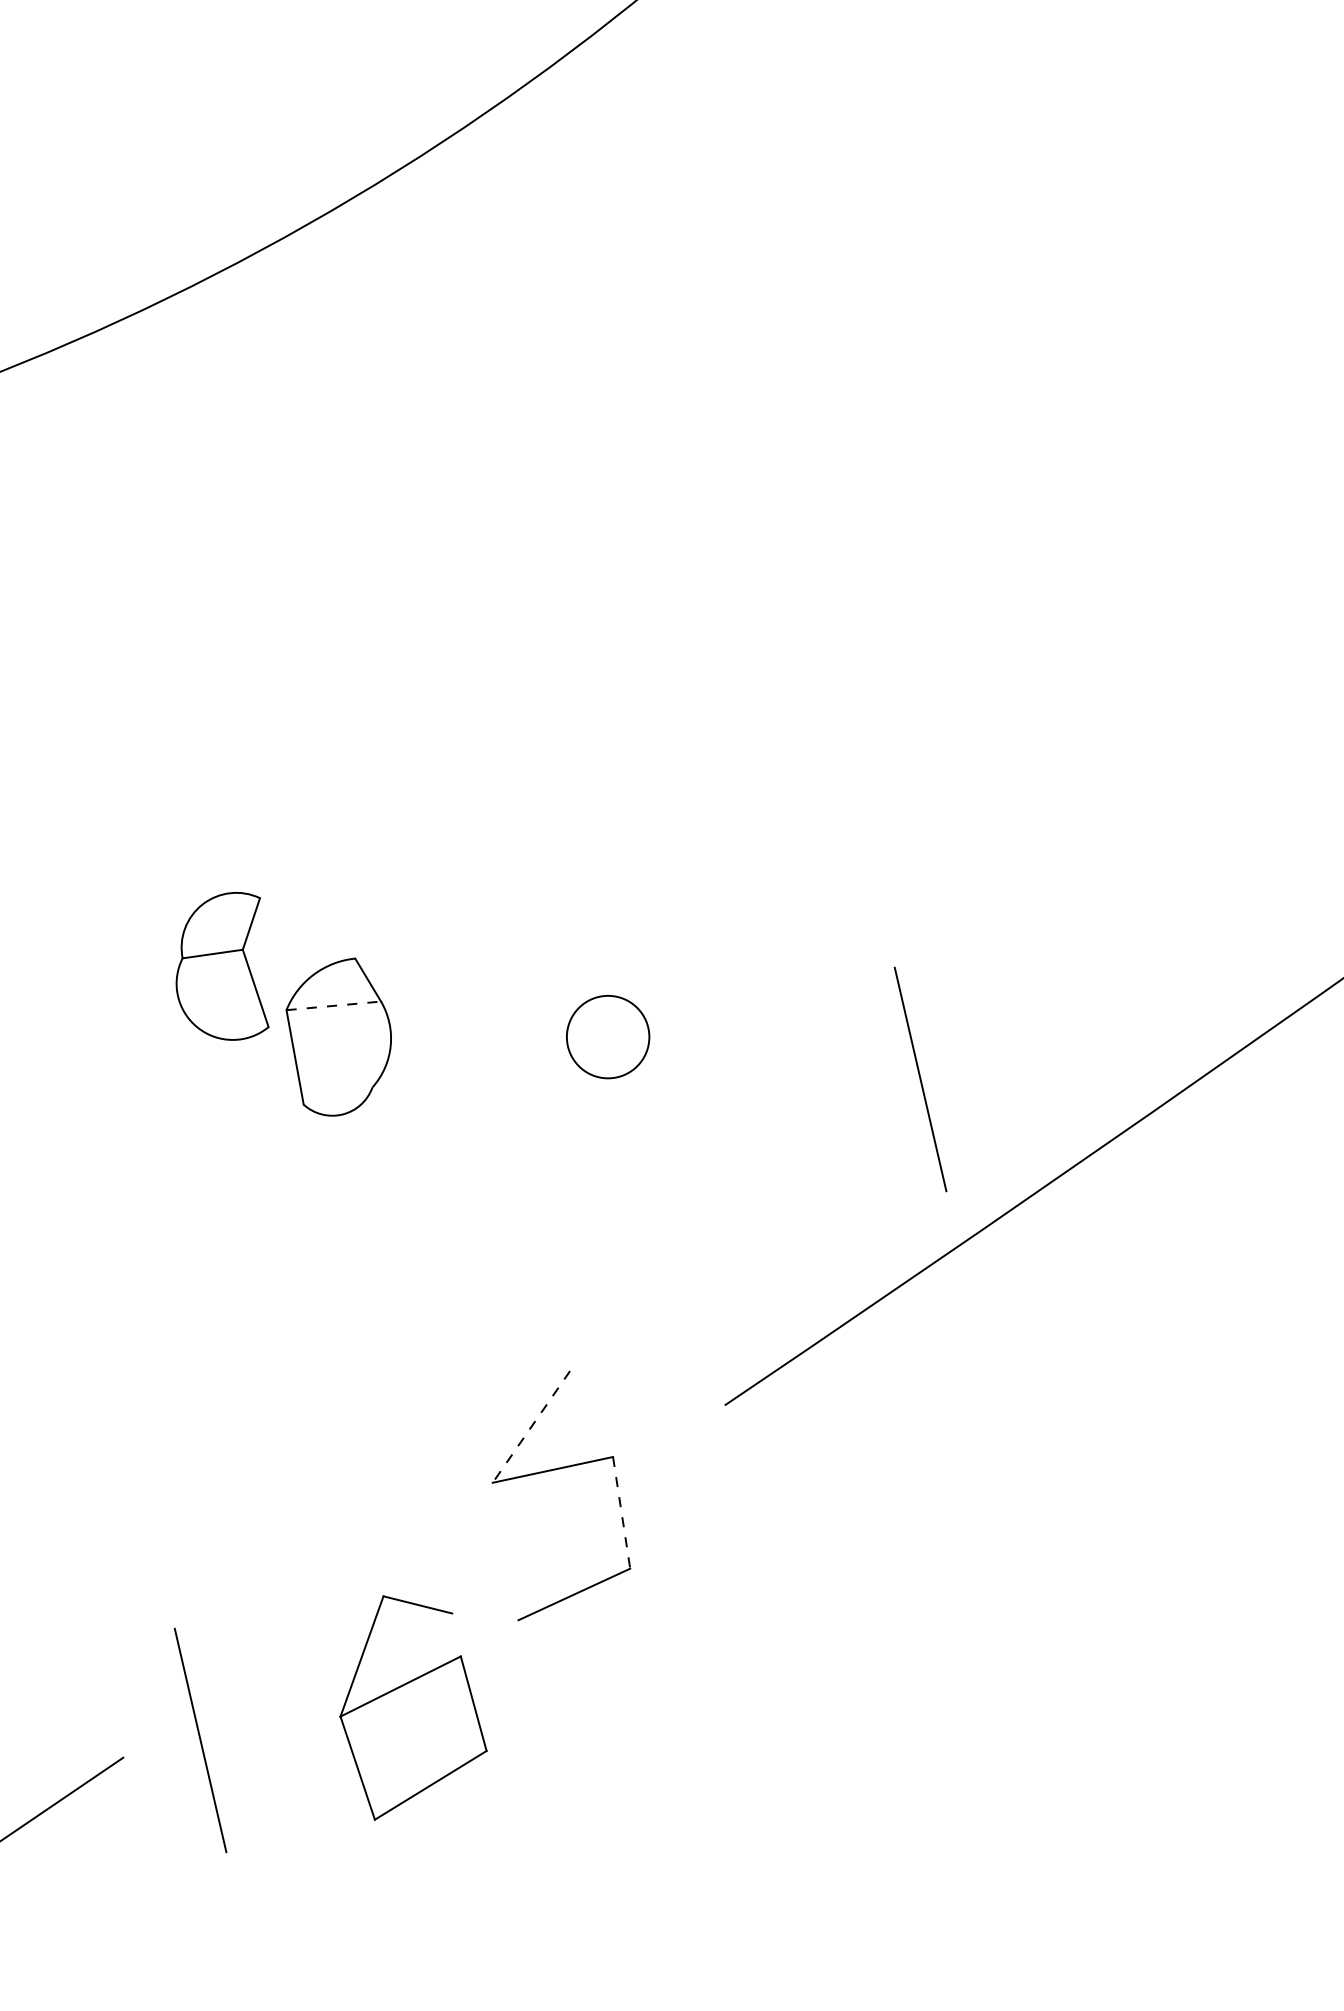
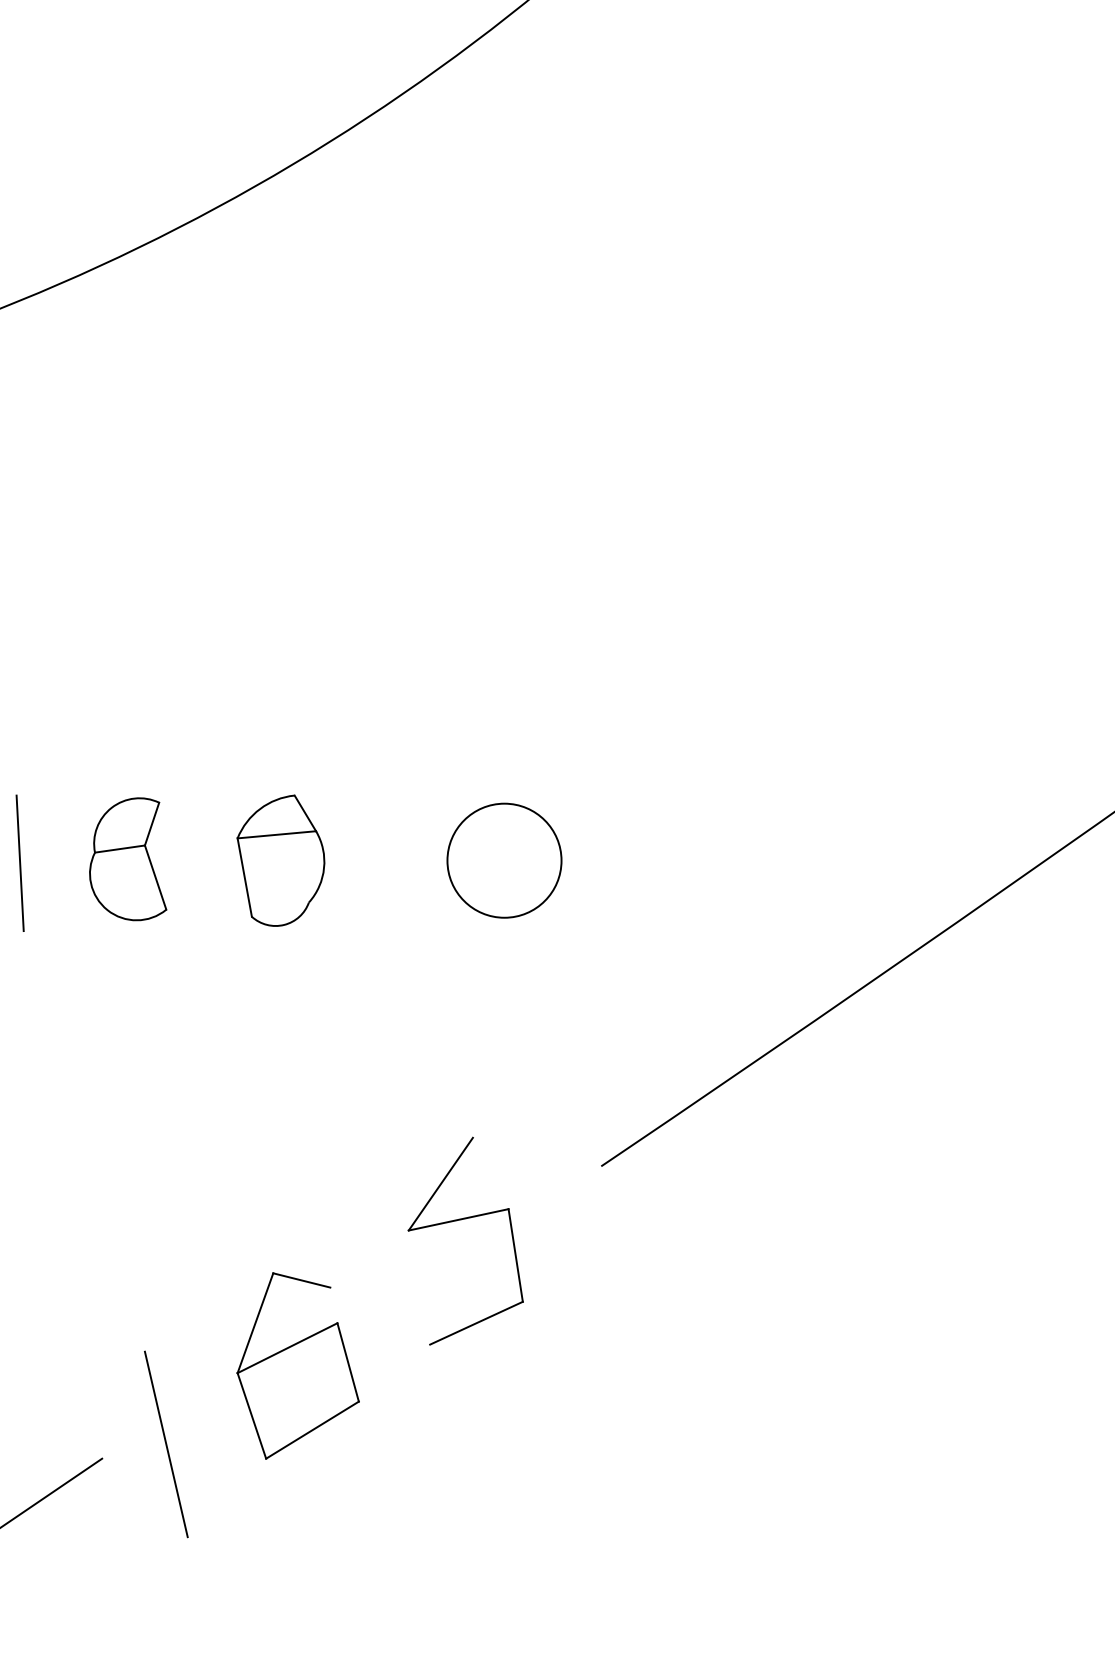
part: (222, 966) -> (128, 859), moved
line: (334, 1005) -> (277, 834), dashed -> solid
circle: (607, 1036) -> (503, 860), size x1.67
line: (24, 1039) -> (20, 862), added
line: (920, 1079) -> (763, 895), removed
line: (531, 1426) -> (440, 1183), dashed -> solid
line: (621, 1512) -> (515, 1255), dashed -> solid
part: (413, 1707) -> (298, 1365), moved

